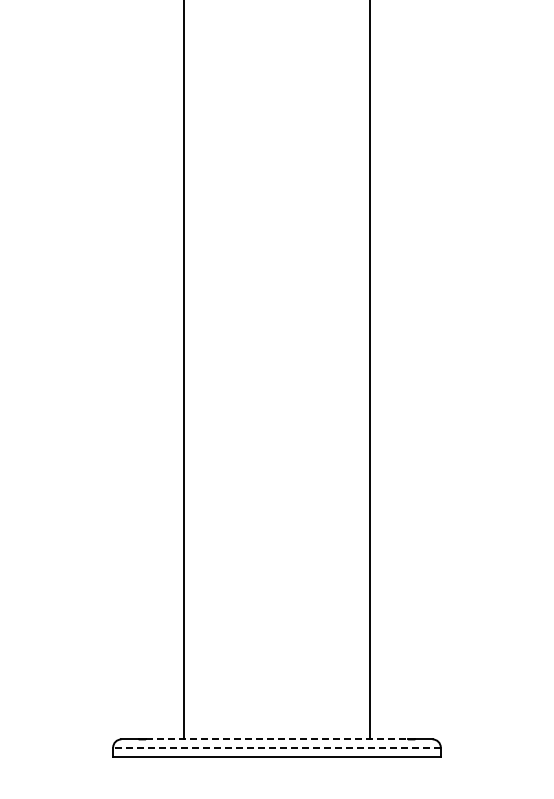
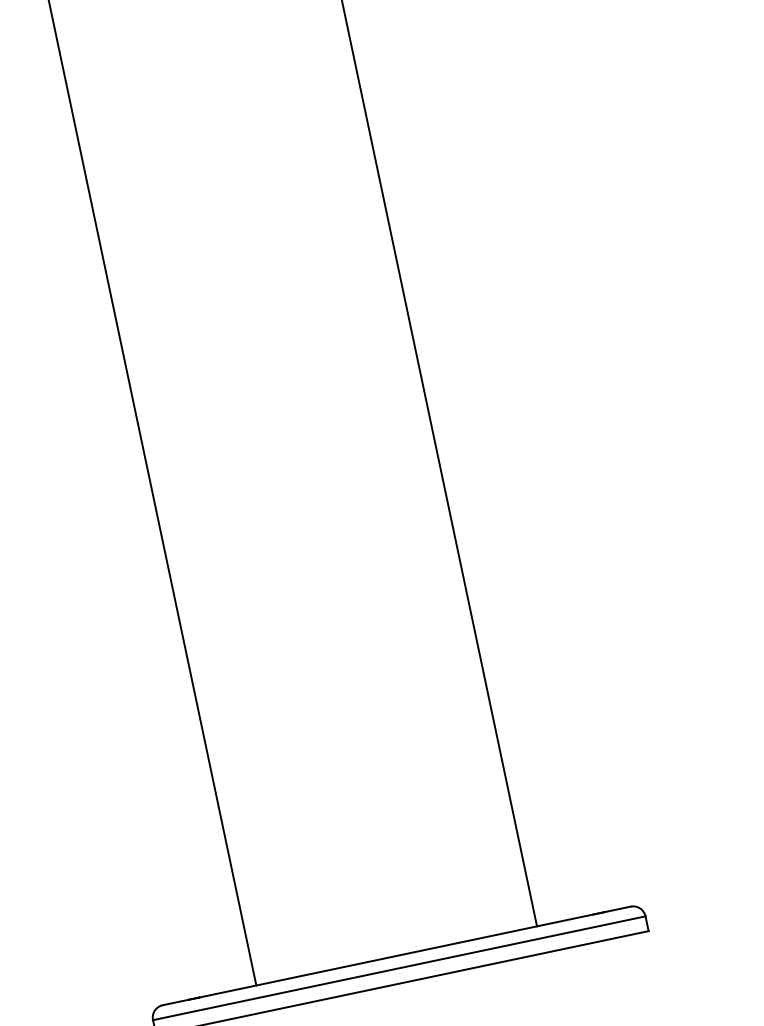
line: (277, 739) -> (397, 955), dashed -> solid
line: (276, 747) -> (398, 968), dashed -> solid

